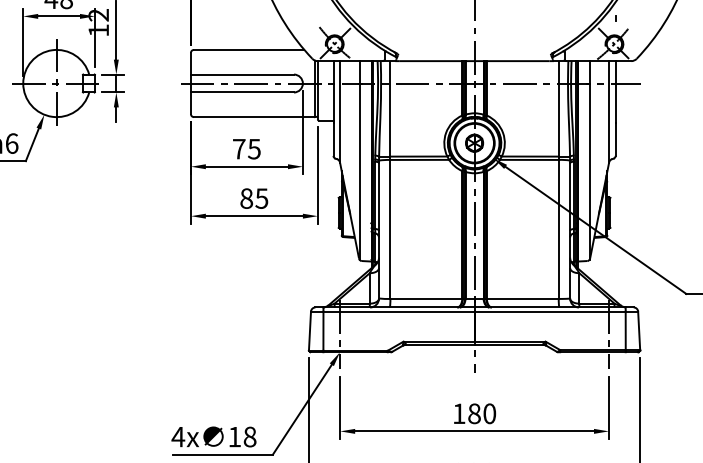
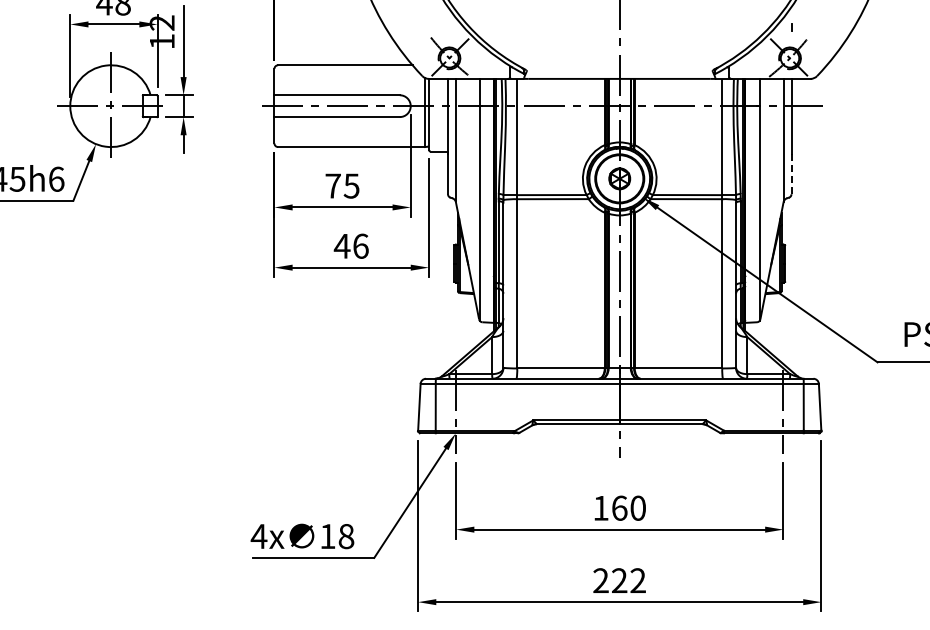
line: (615, 139) -> (791, 174), solid -> dashed
text: (253, 197) -> (350, 245), 85 -> 46
text: (474, 413) -> (619, 507), 180 -> 160

